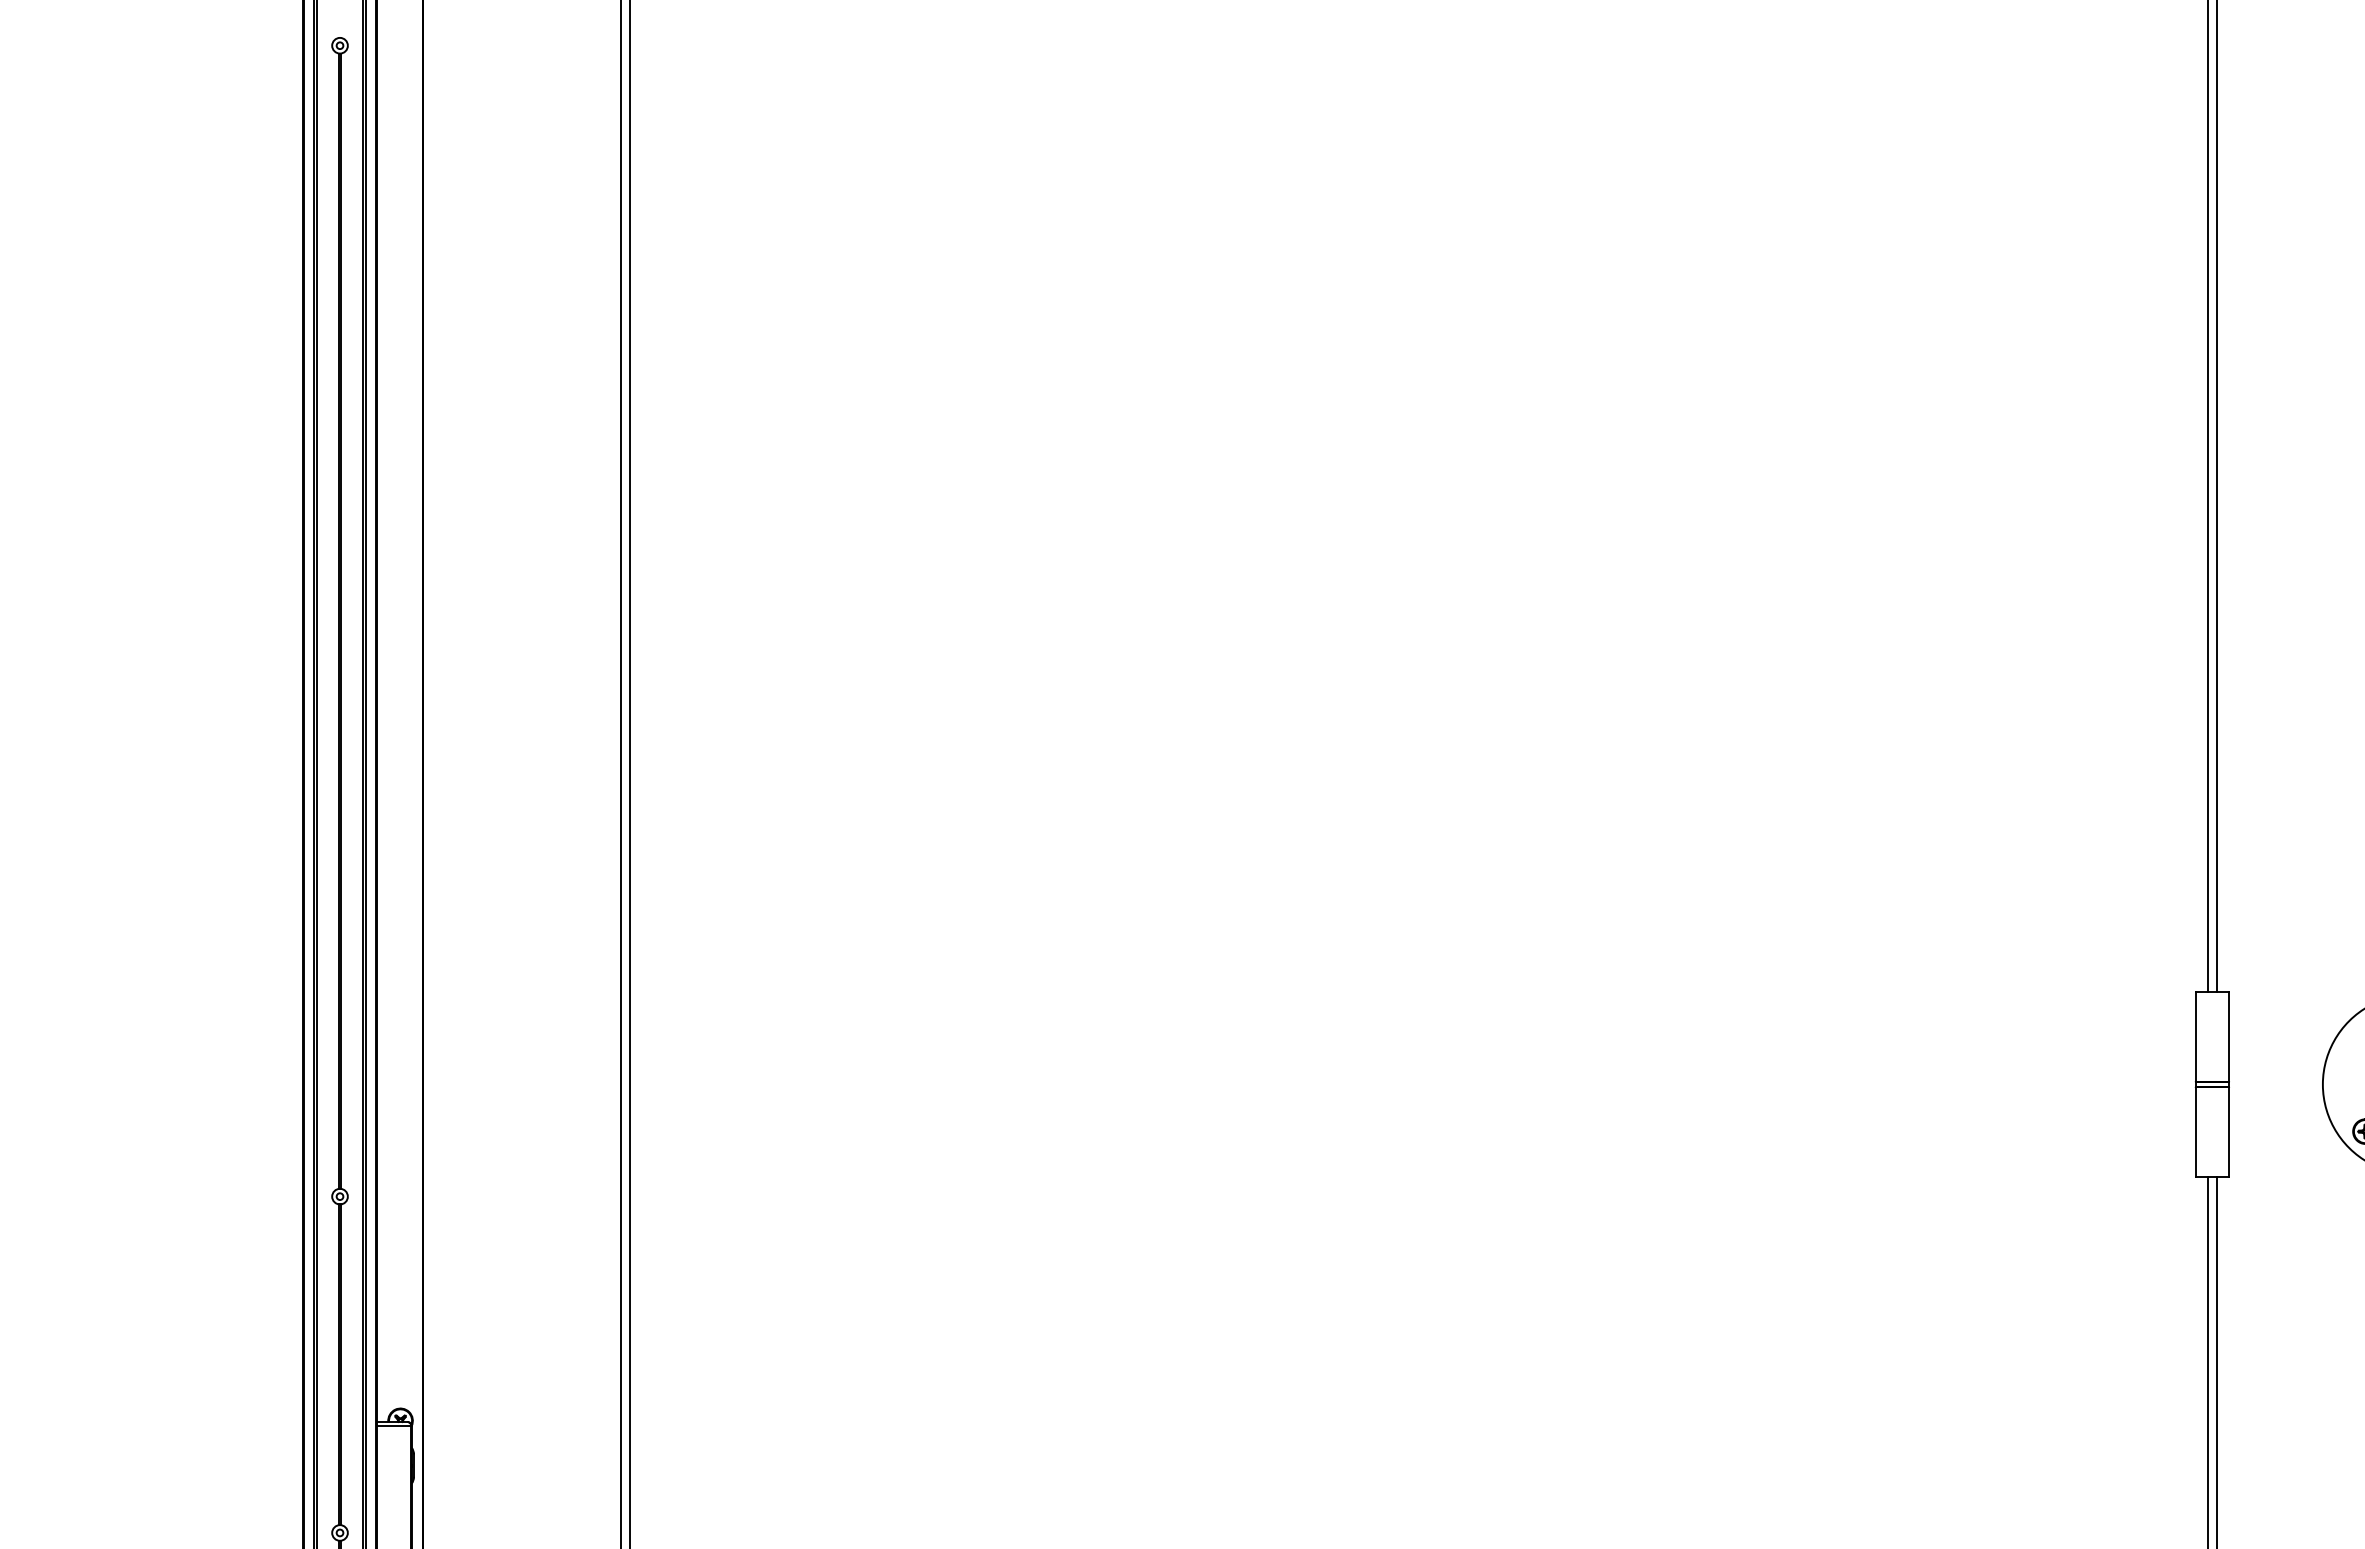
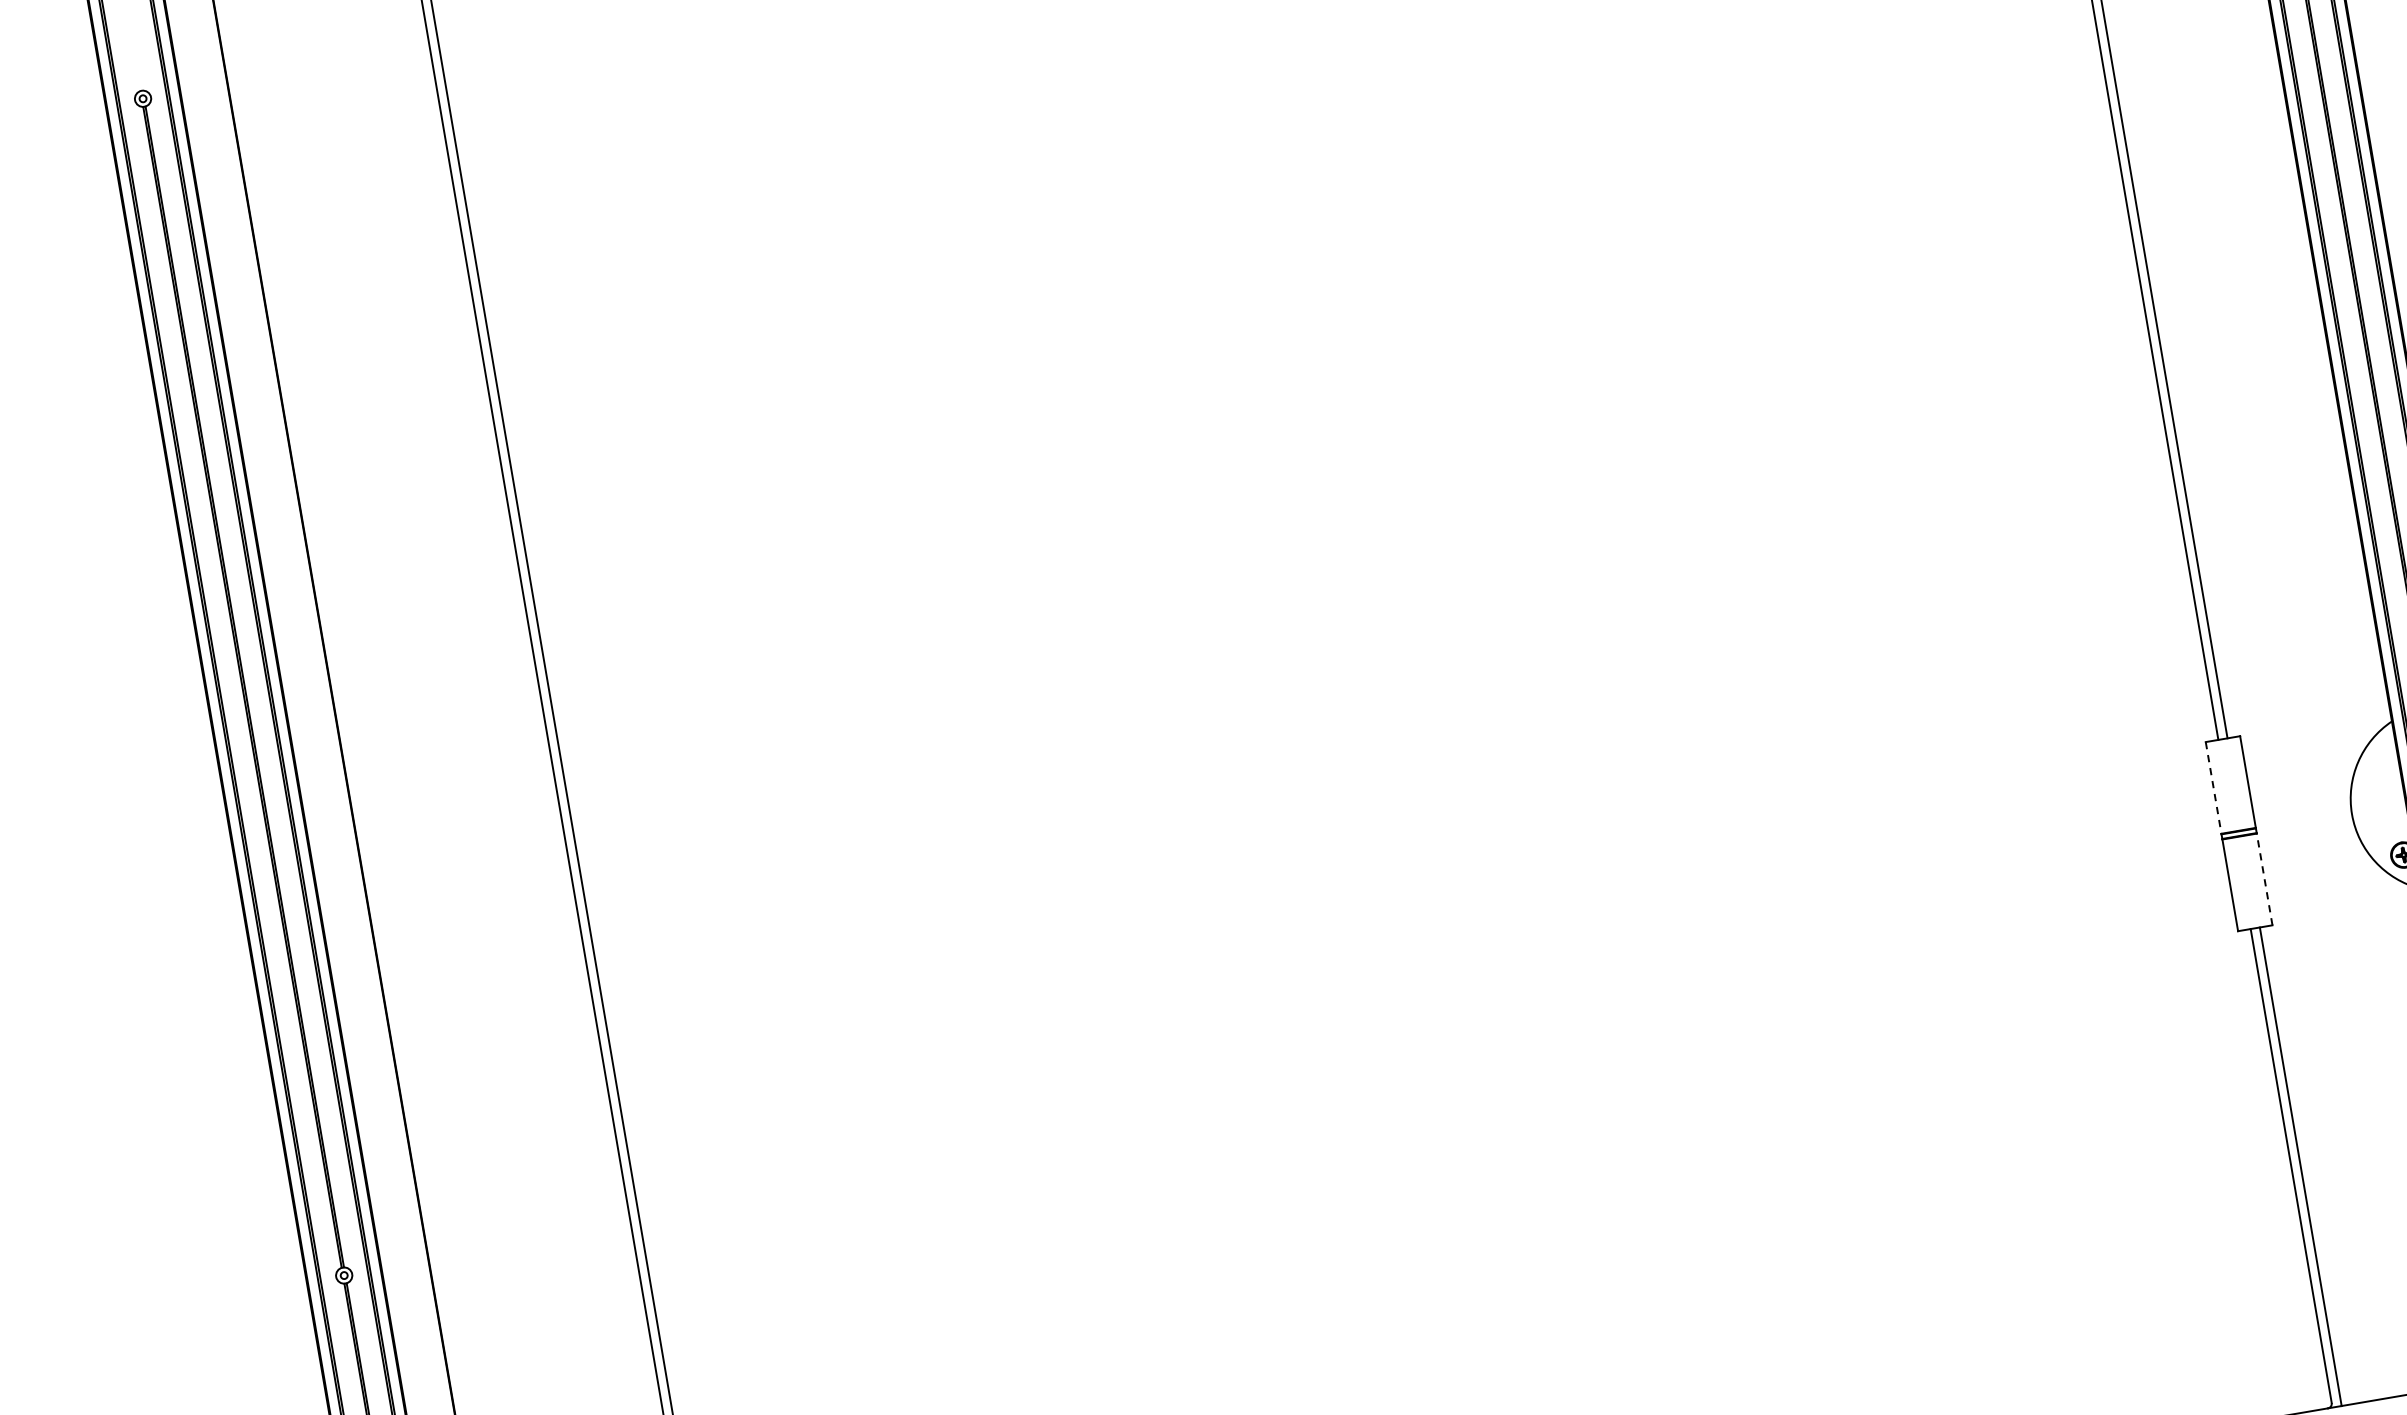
line: (2195, 1036) -> (2213, 787), solid -> dashed
line: (2229, 1132) -> (2264, 879), solid -> dashed

